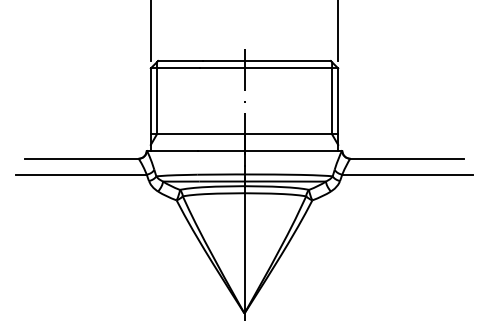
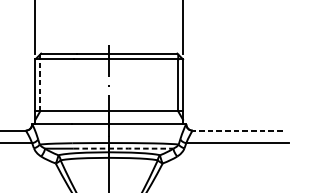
line: (156, 101) -> (39, 85), solid -> dashed
line: (406, 158) -> (236, 130), solid -> dashed
line: (263, 181) -> (124, 148), solid -> dashed

